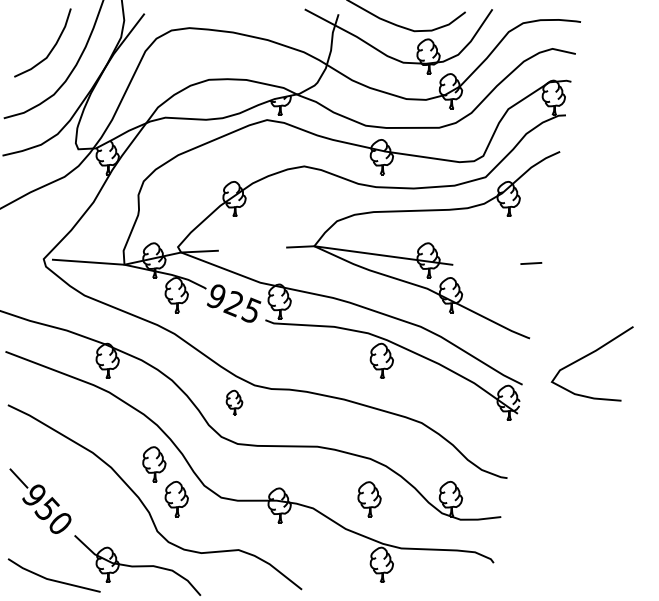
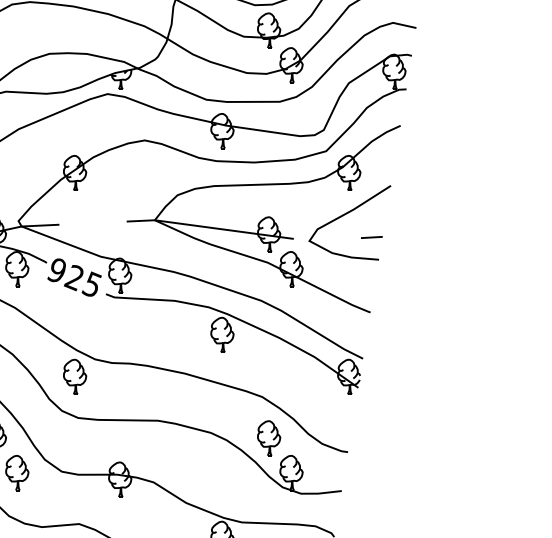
curve: (587, 356) -> (345, 215), moved
part: (234, 402) -> (75, 376), size x1.43
part: (369, 499) -> (269, 438), moved

